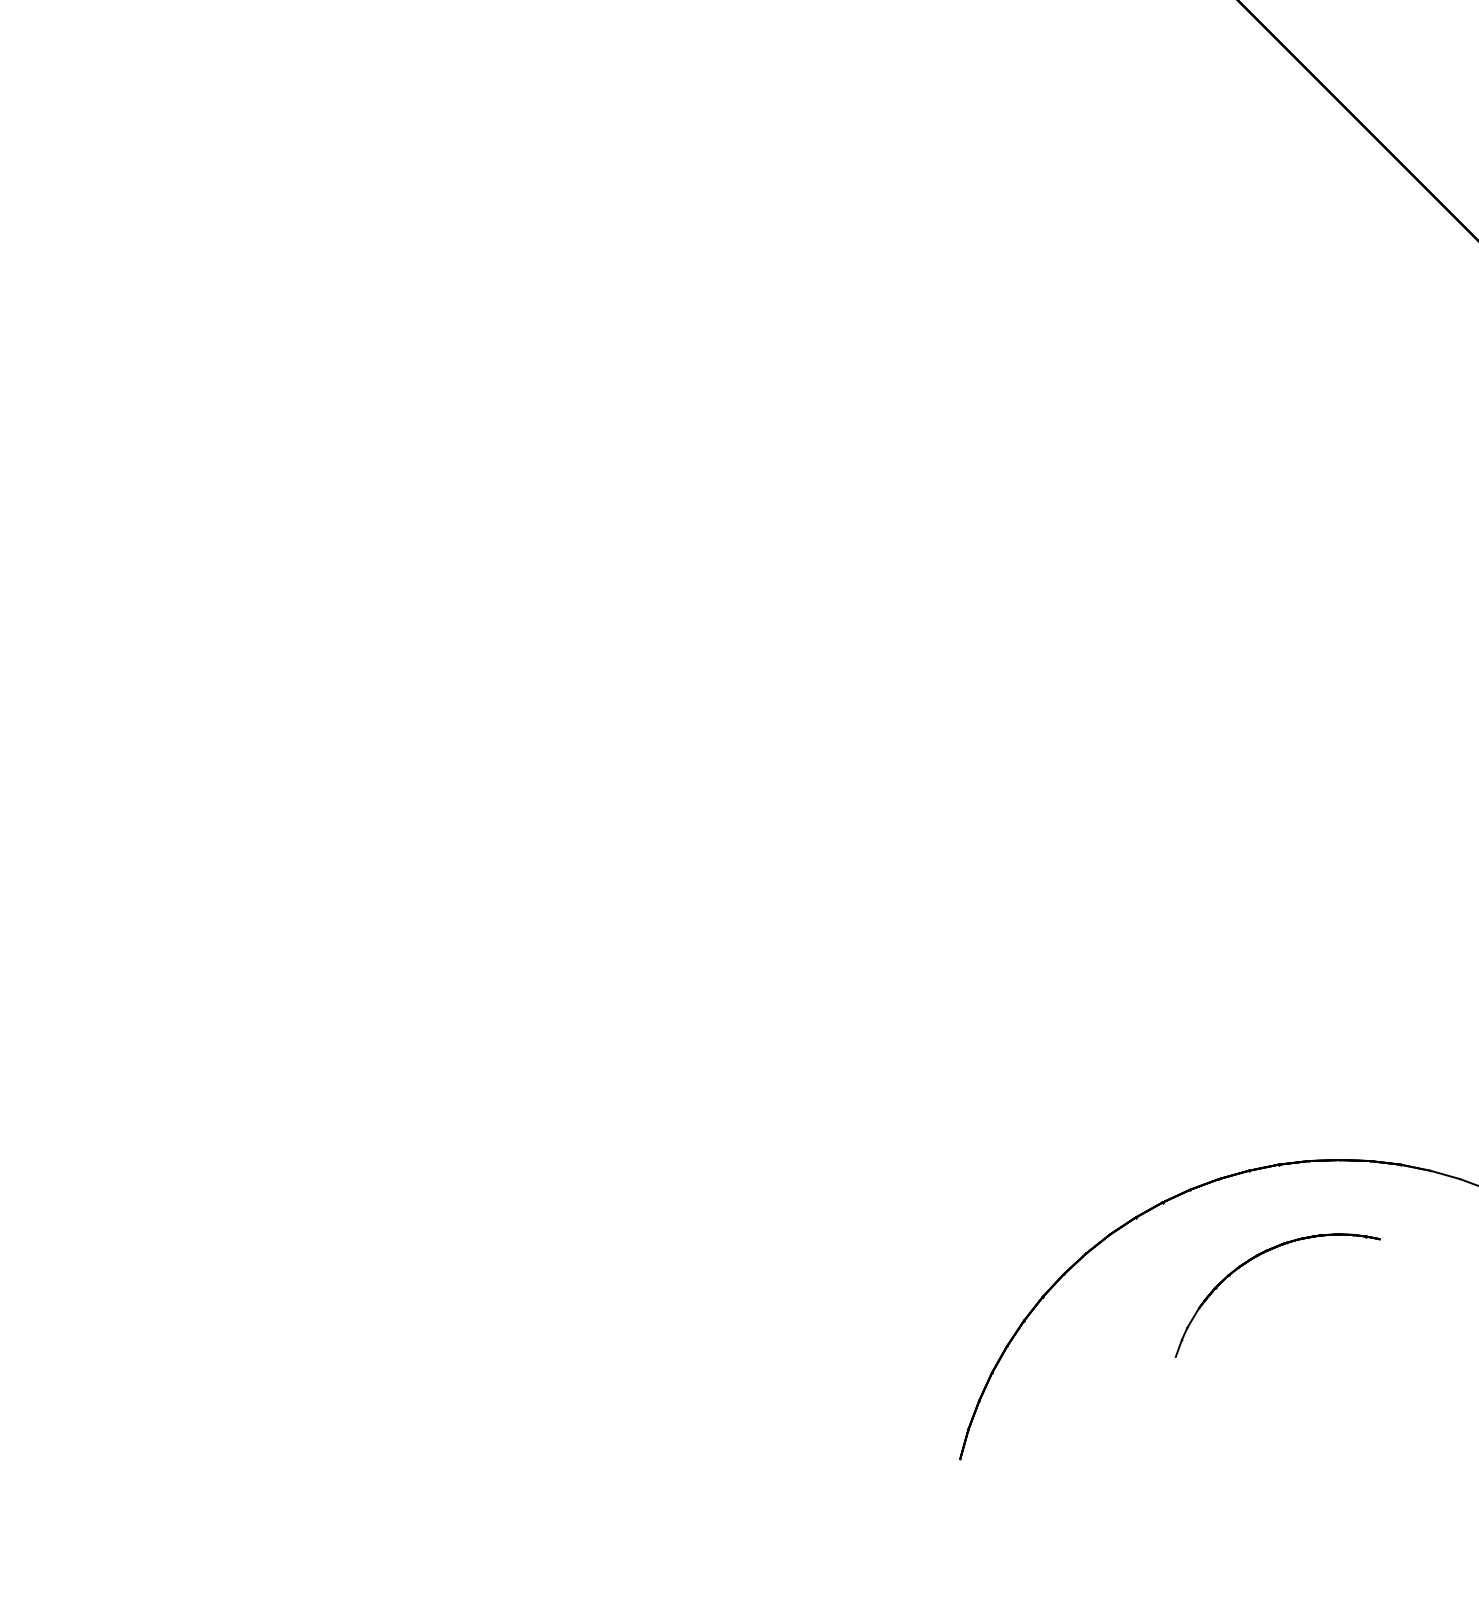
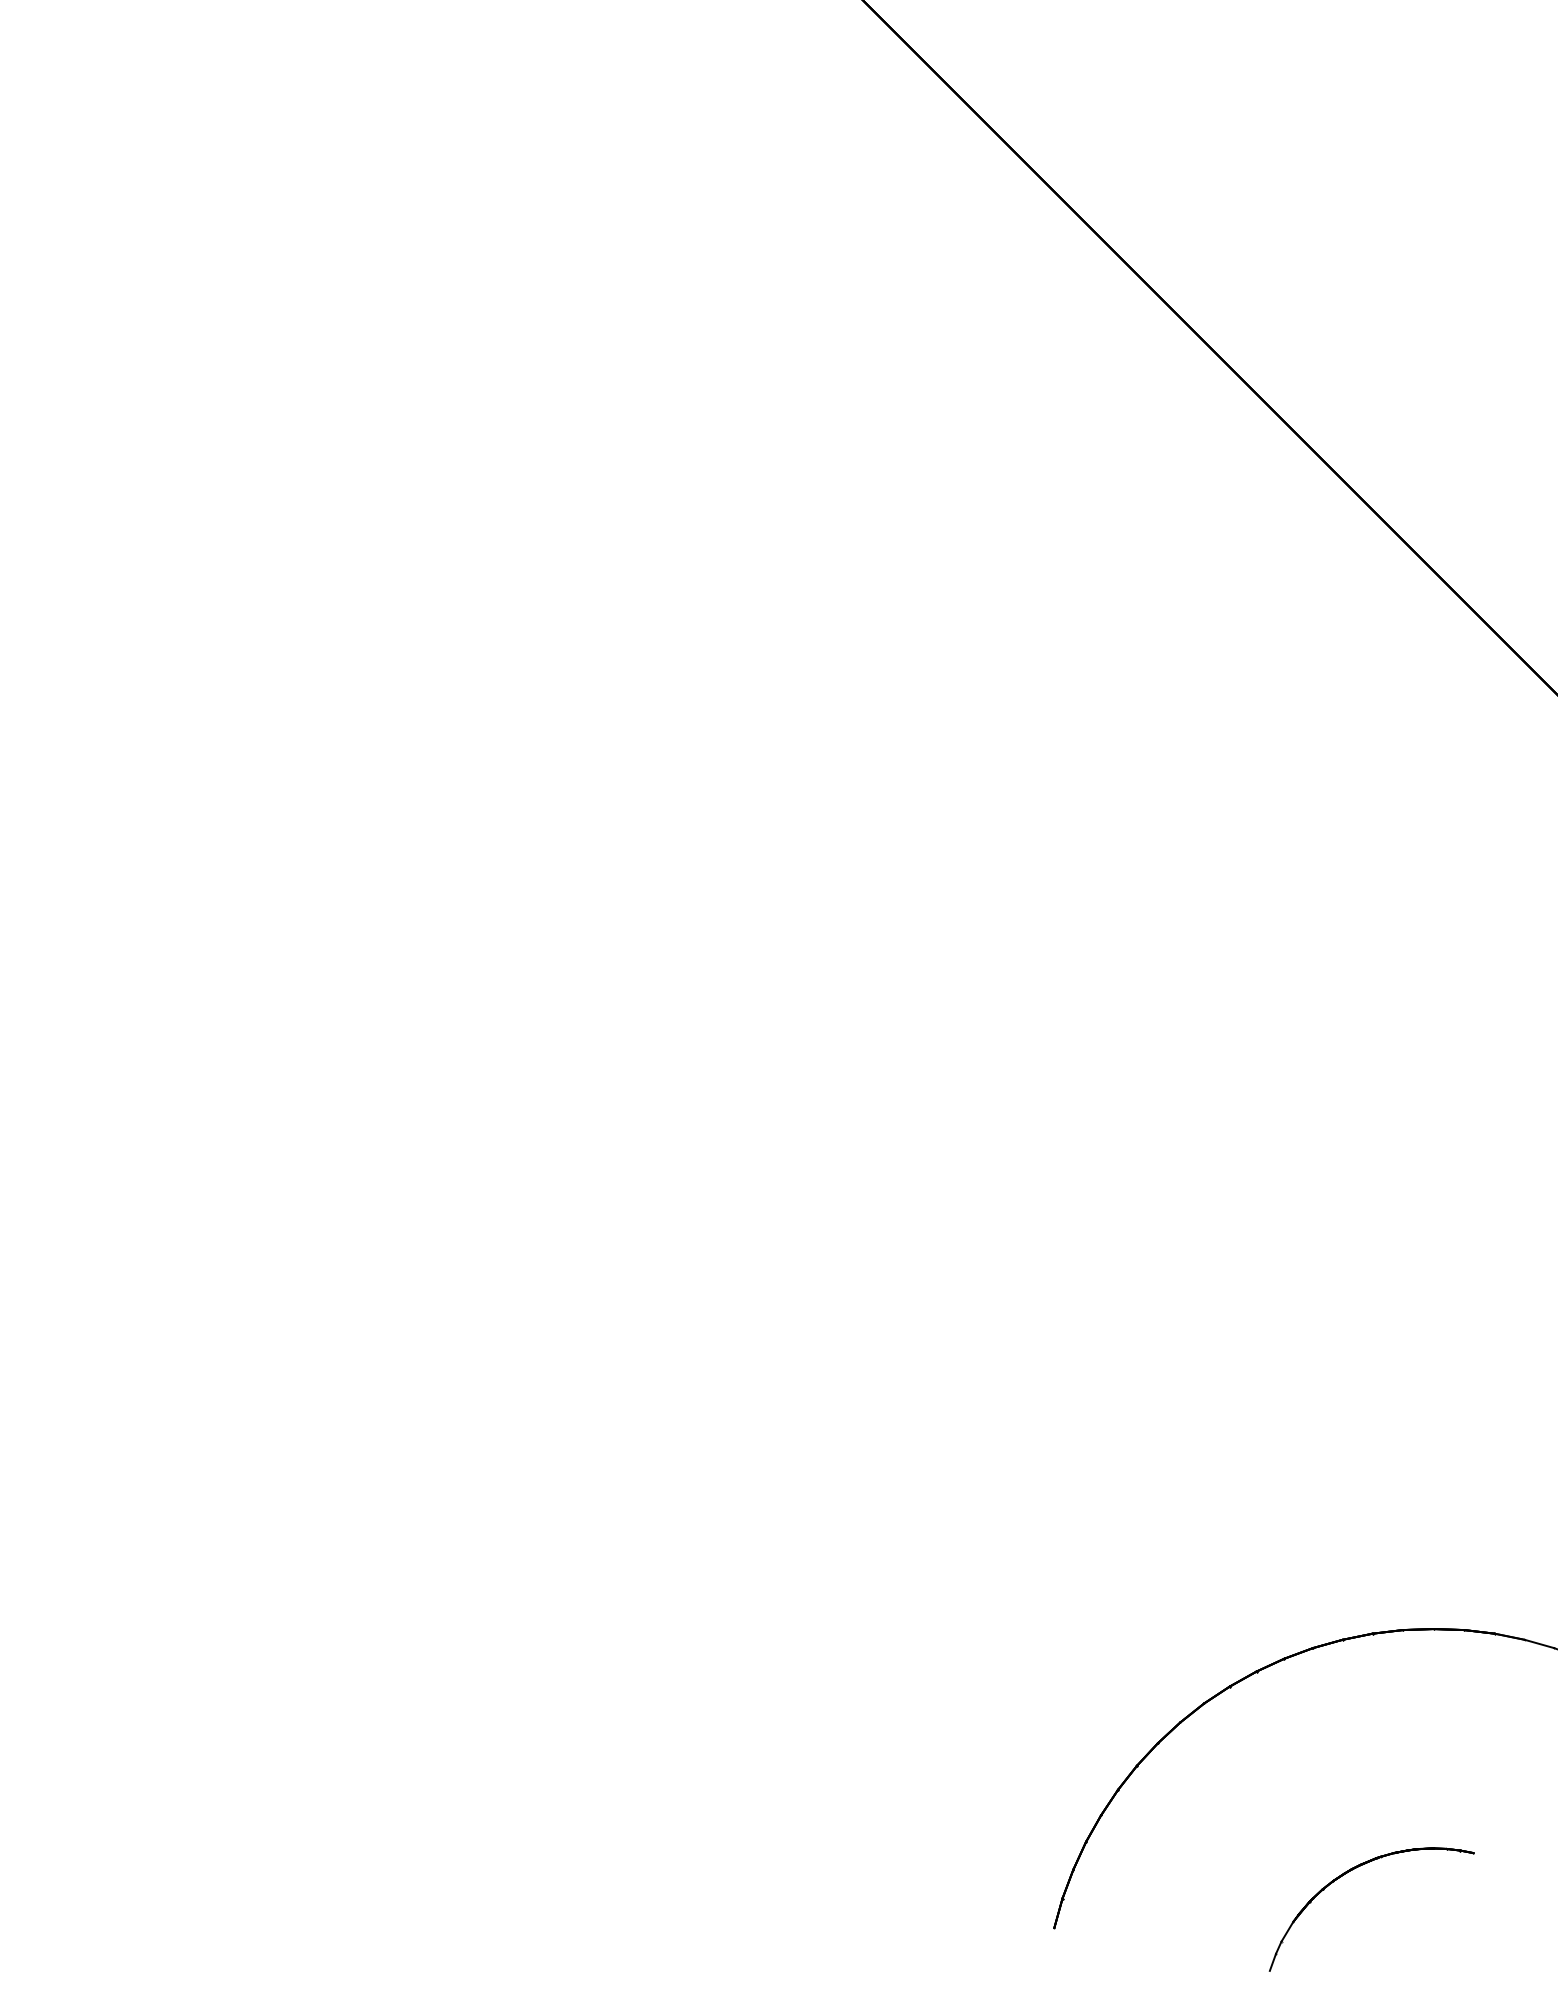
part: (1253, 1259) -> (1347, 1873), moved

